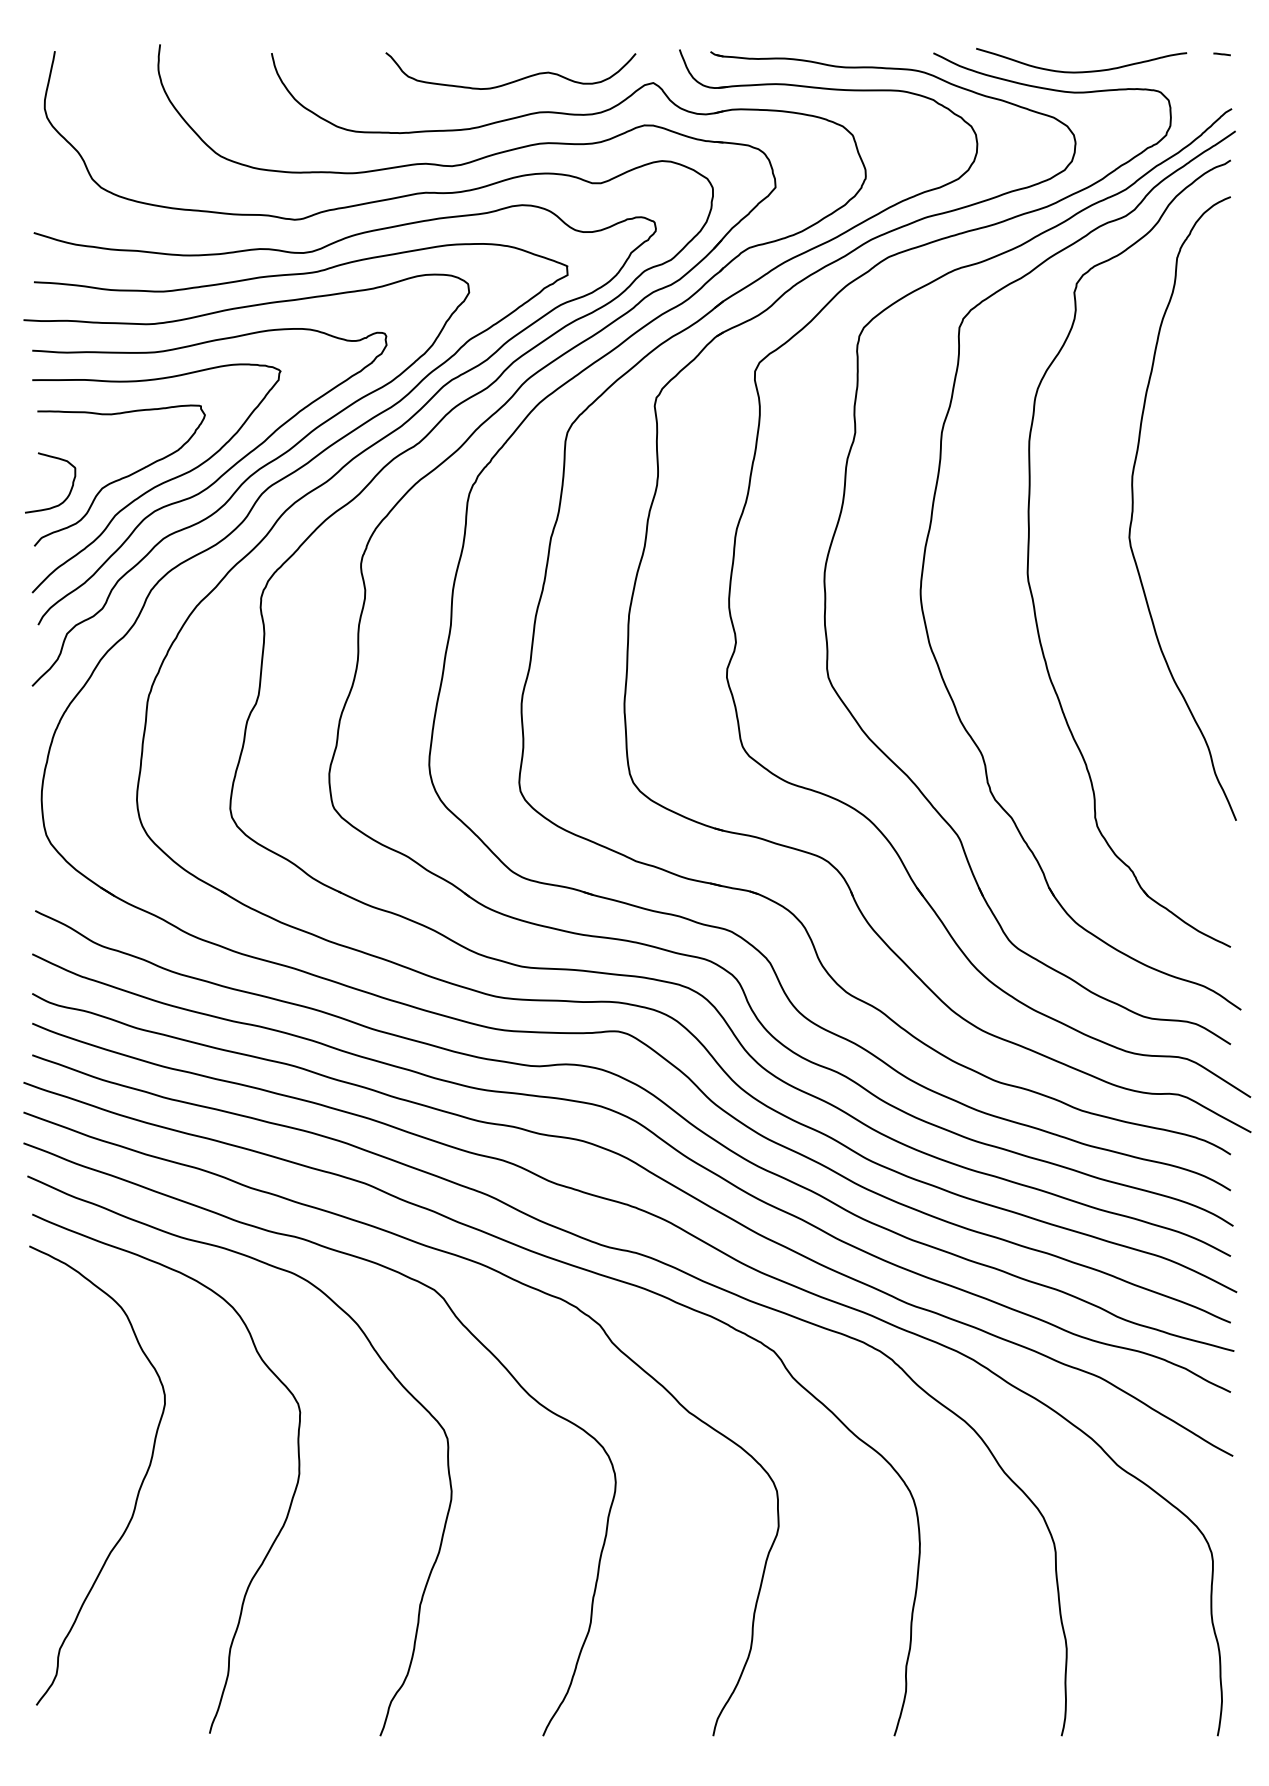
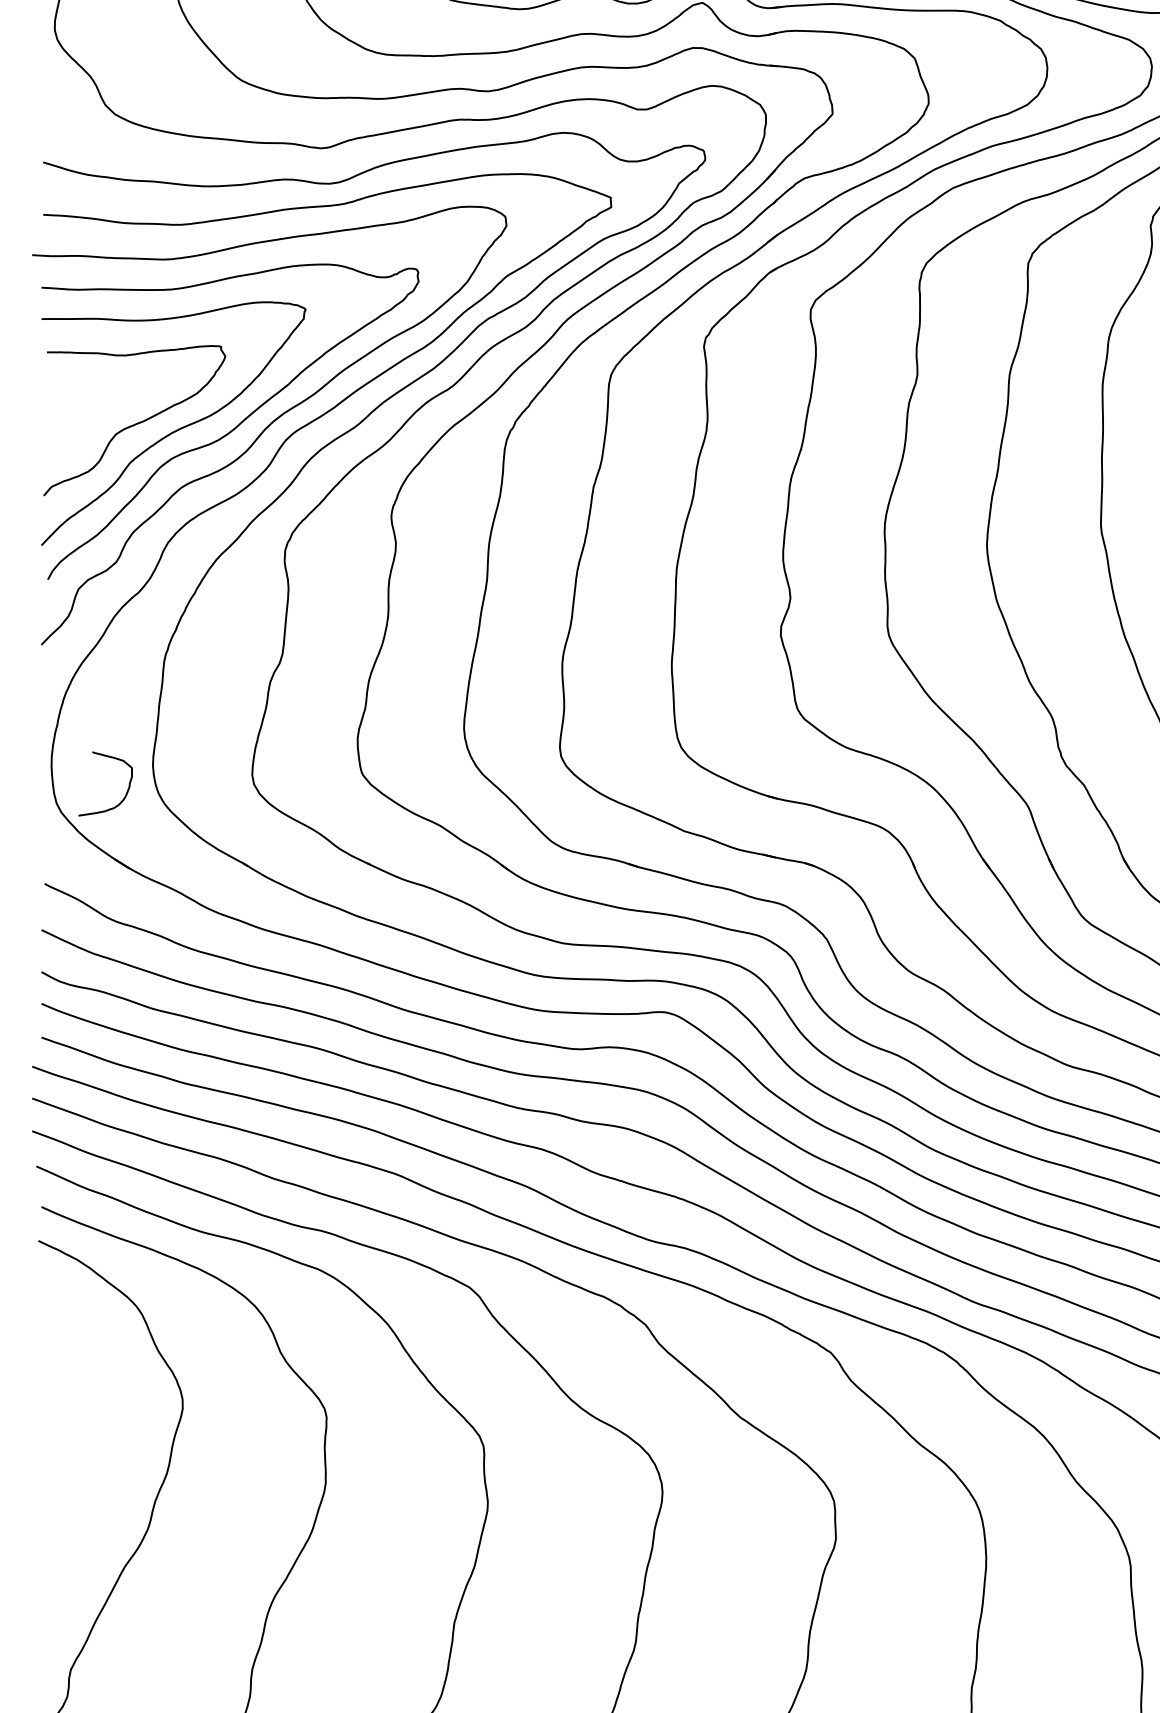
curve: (70, 488) -> (126, 789), moved

